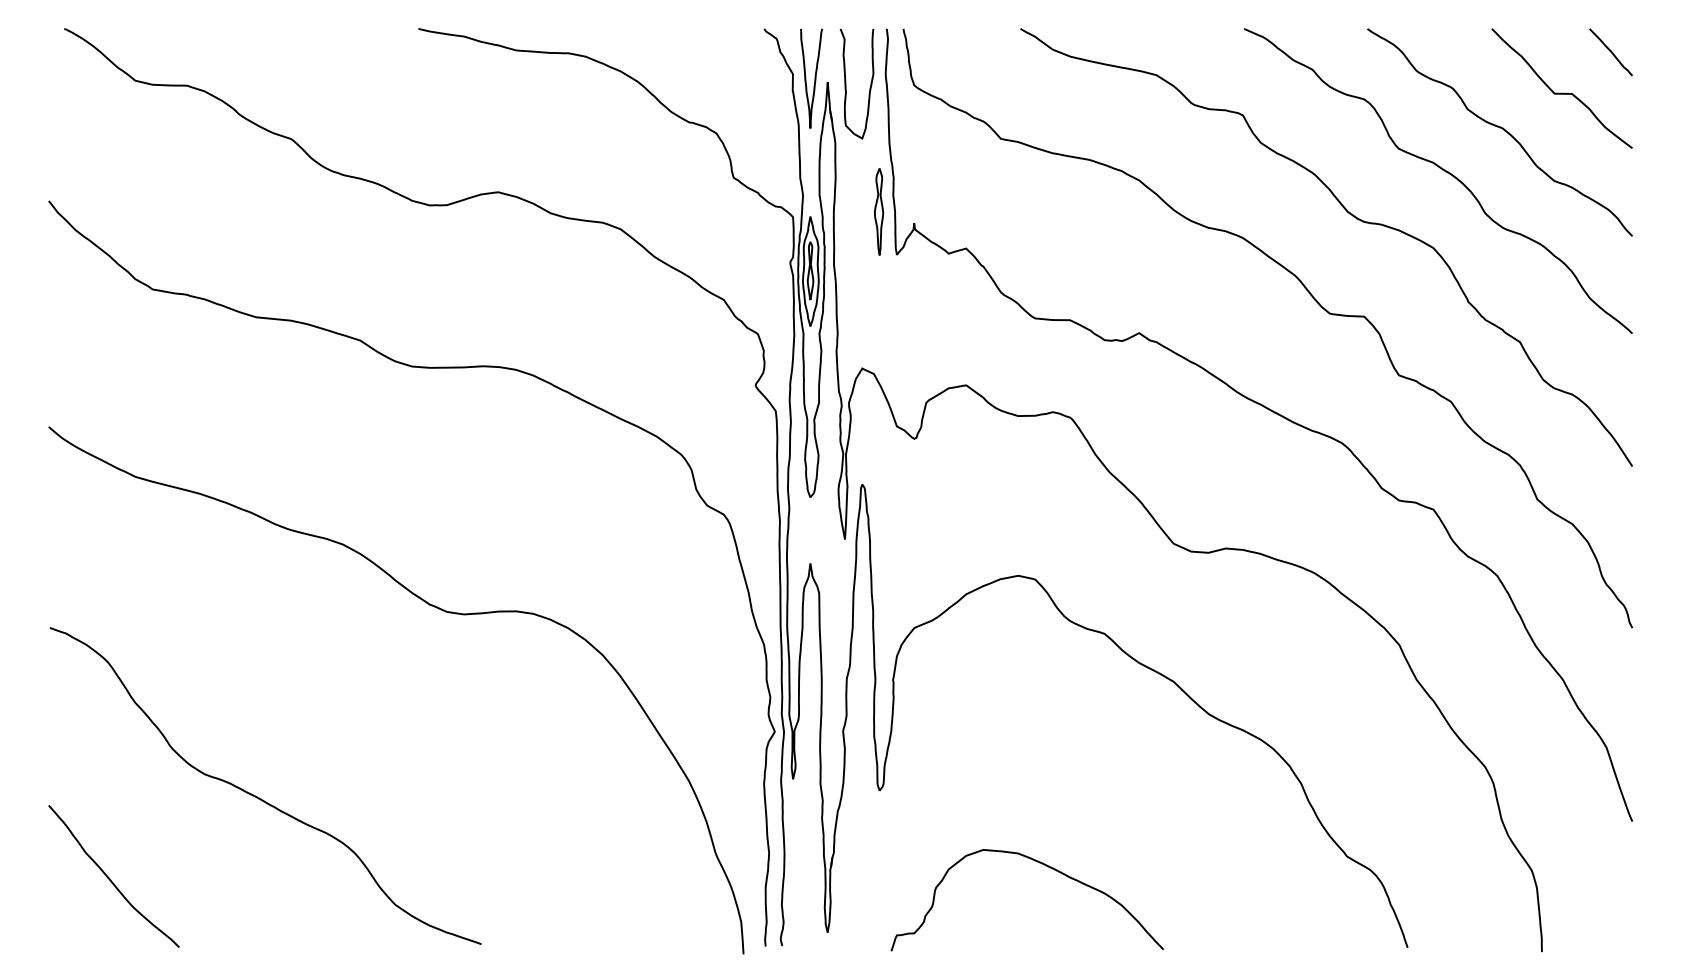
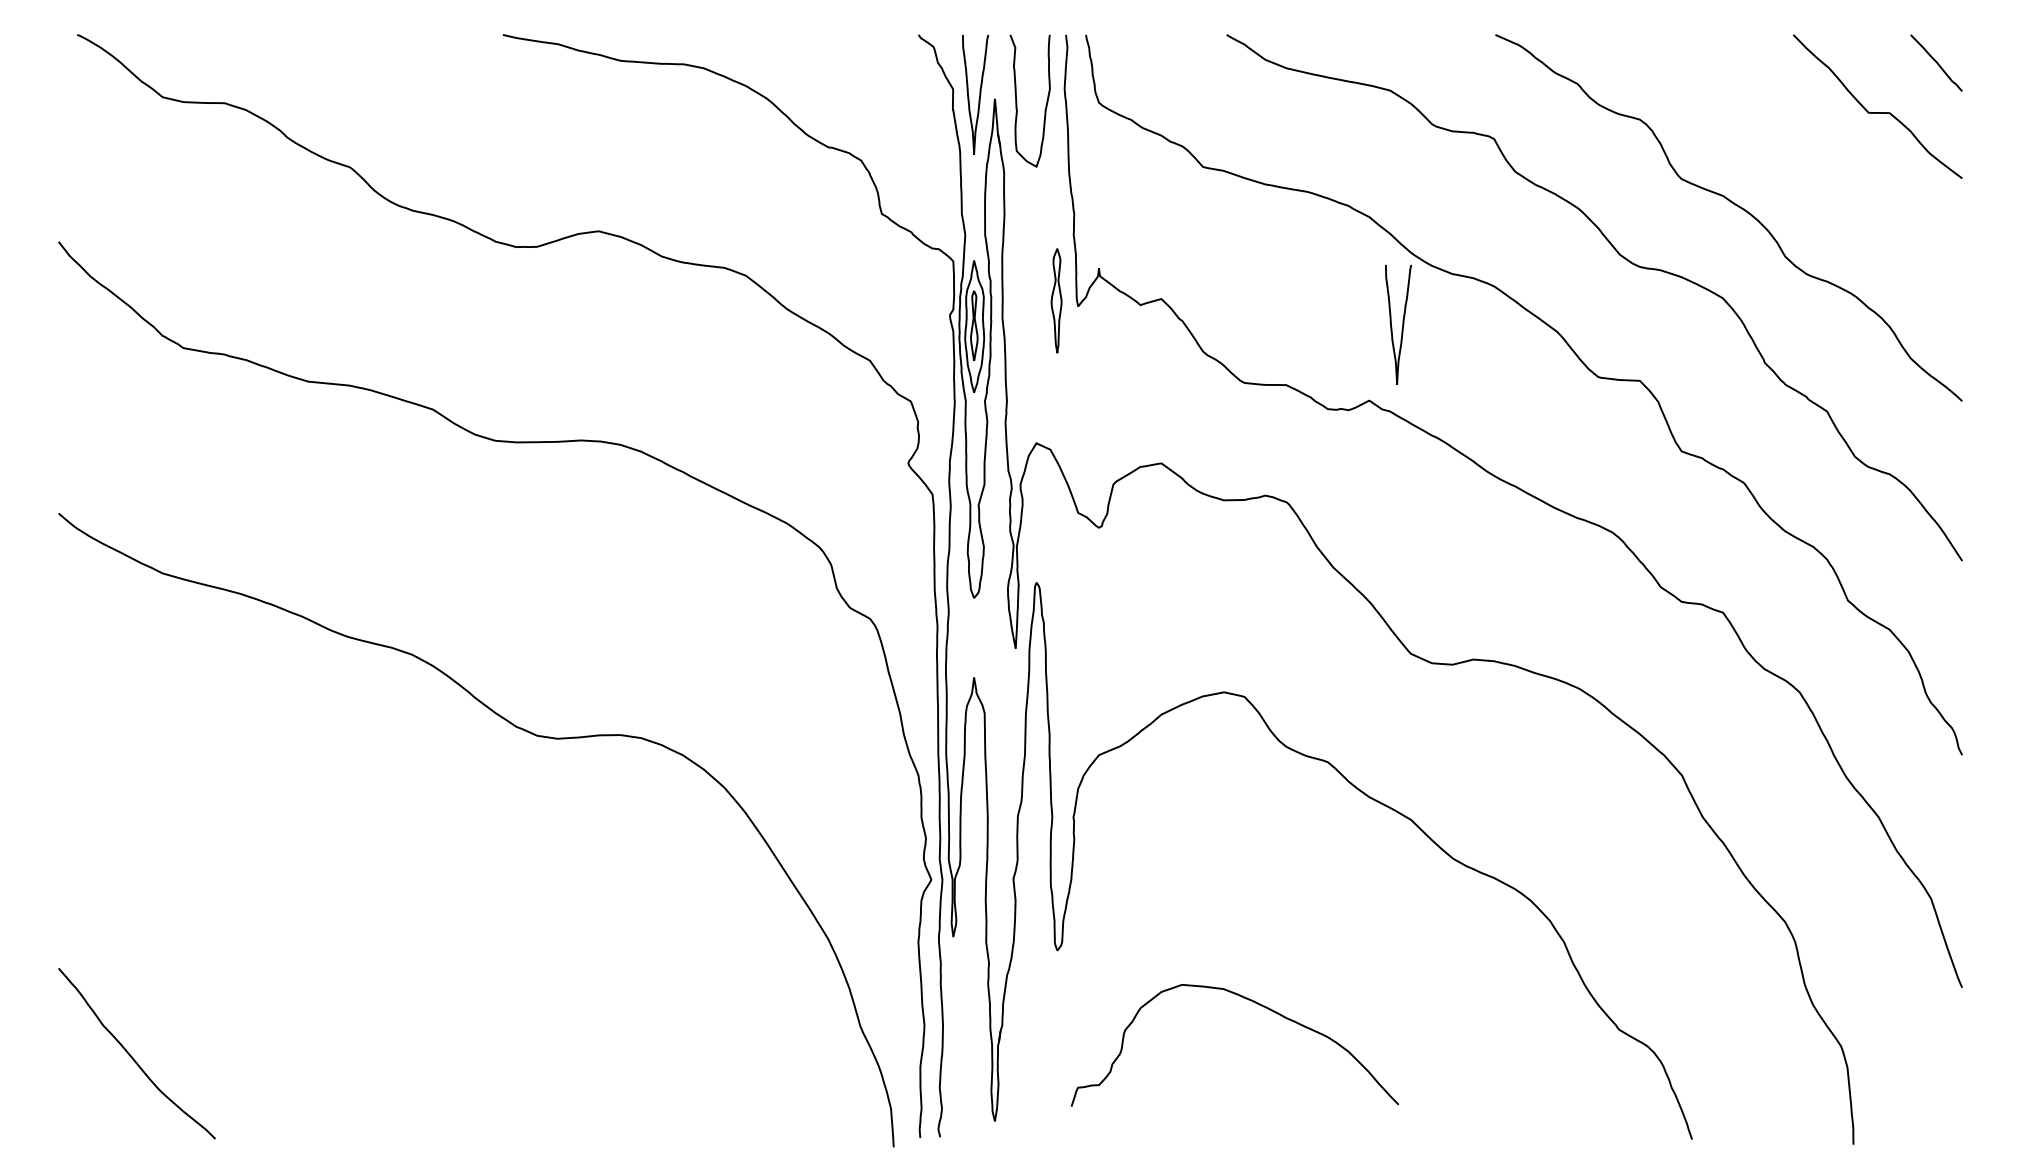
curve: (1502, 129) -> (1805, 155), removed
part: (878, 211) -> (1056, 300), moved
curve: (1166, 269) -> (1402, 324), added
curve: (257, 796) -> (309, 957), removed
curve: (1044, 865) -> (1255, 1003), moved

